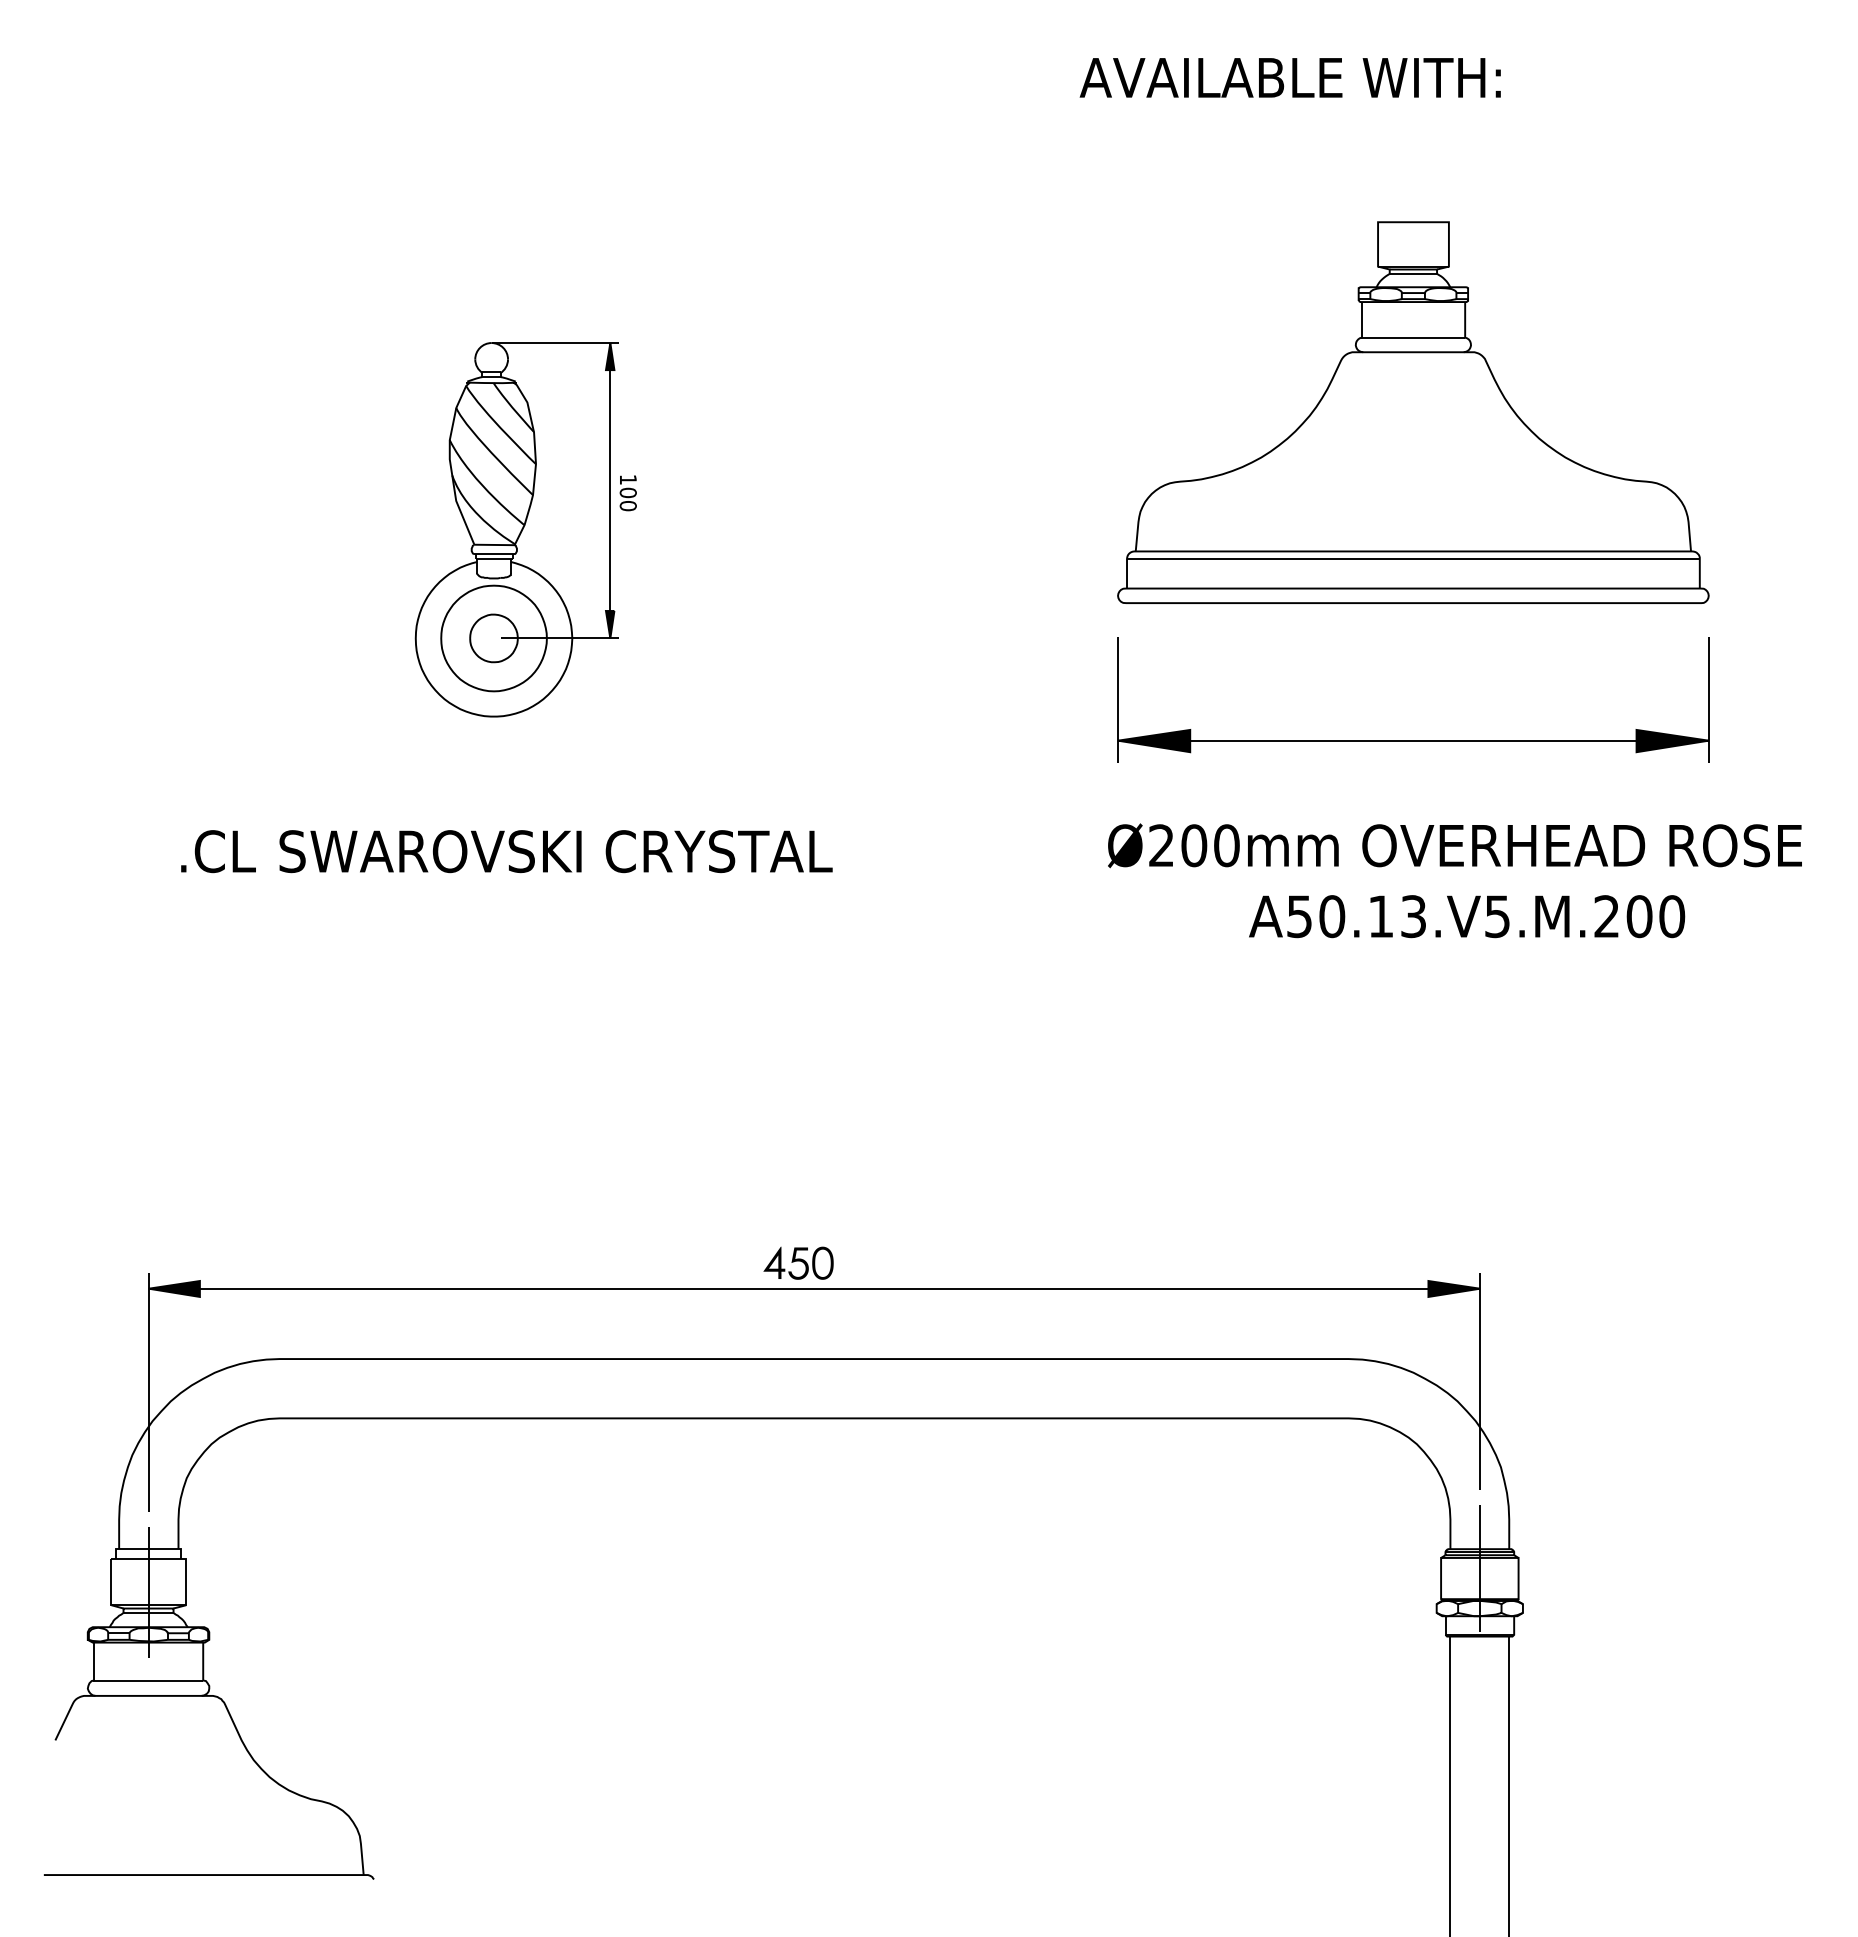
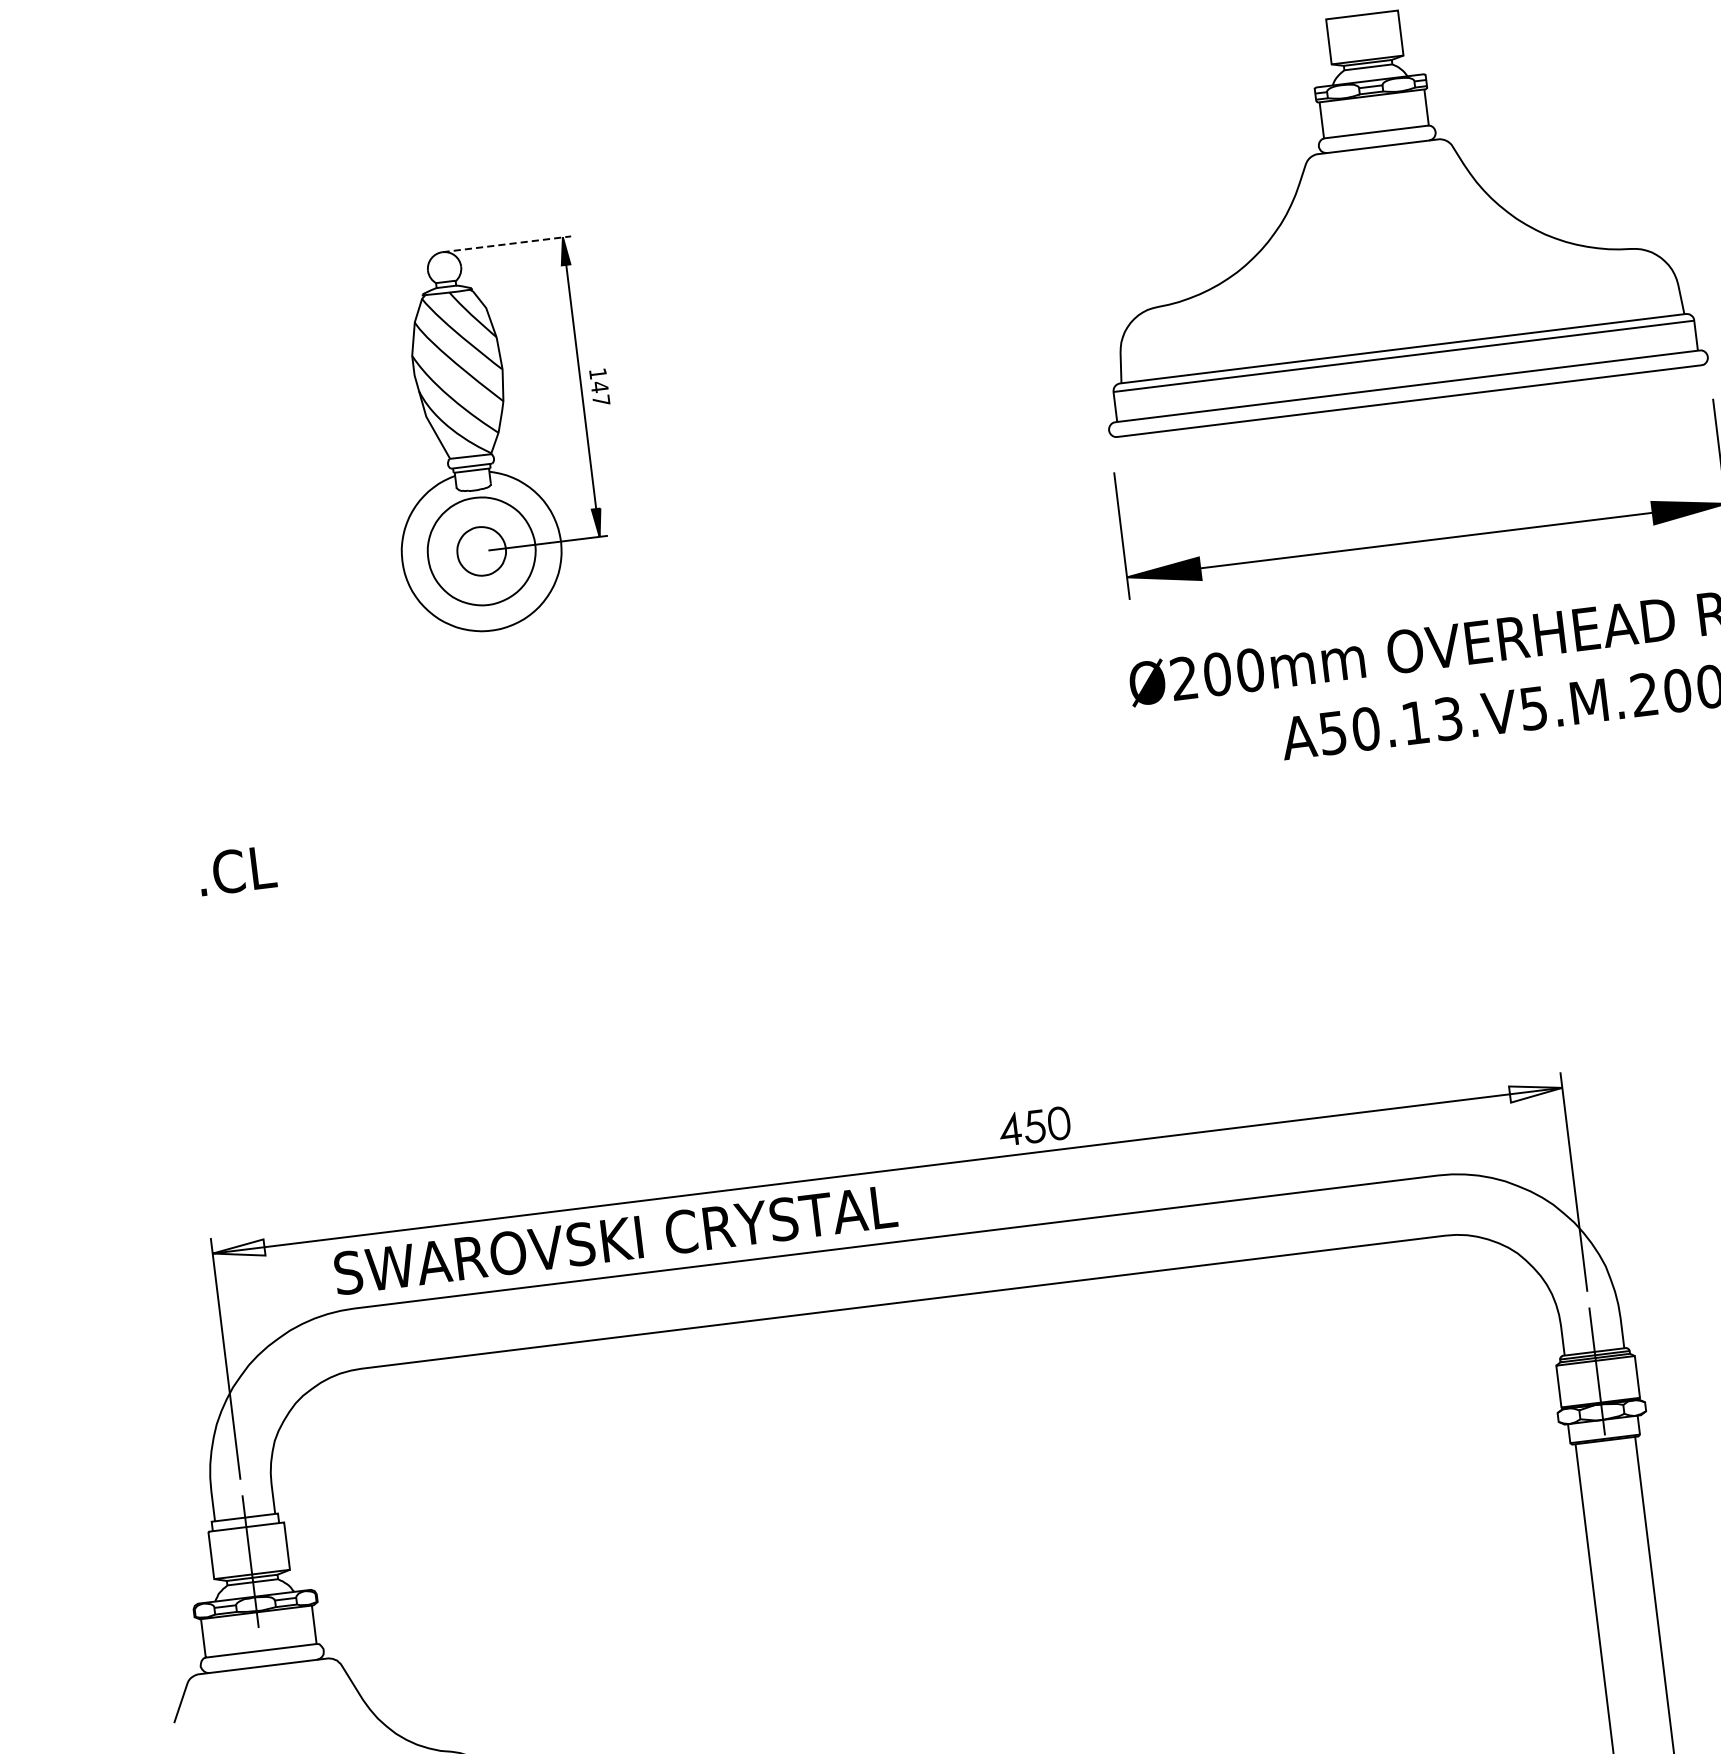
line: (555, 343) -> (507, 244), solid -> dashed
text: (627, 499) -> (599, 393), 100 -> 147
text: (218, 851) -> (237, 870), moved
text: (555, 851) -> (615, 1239), moved
part: (798, 1262) -> (1034, 1125), moved
fill: (173, 1288) -> (237, 1250), removed
fill: (1454, 1288) -> (1536, 1090), removed

